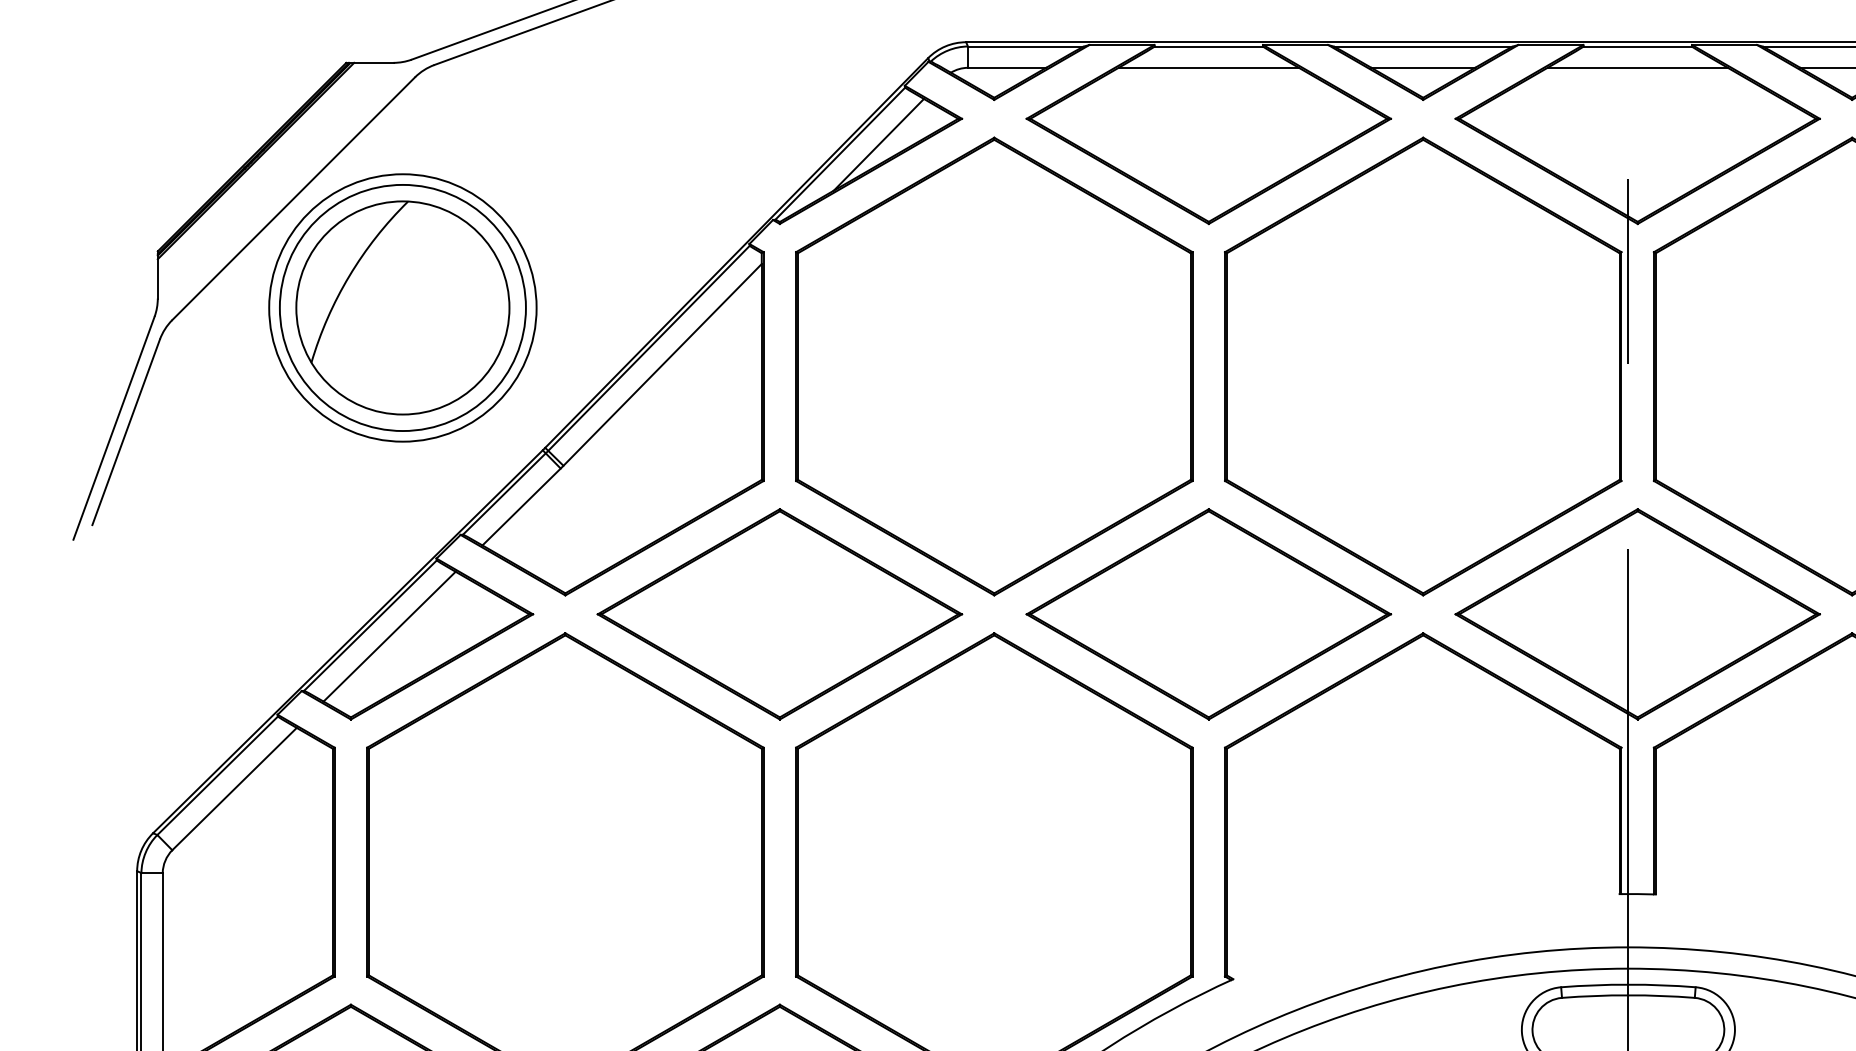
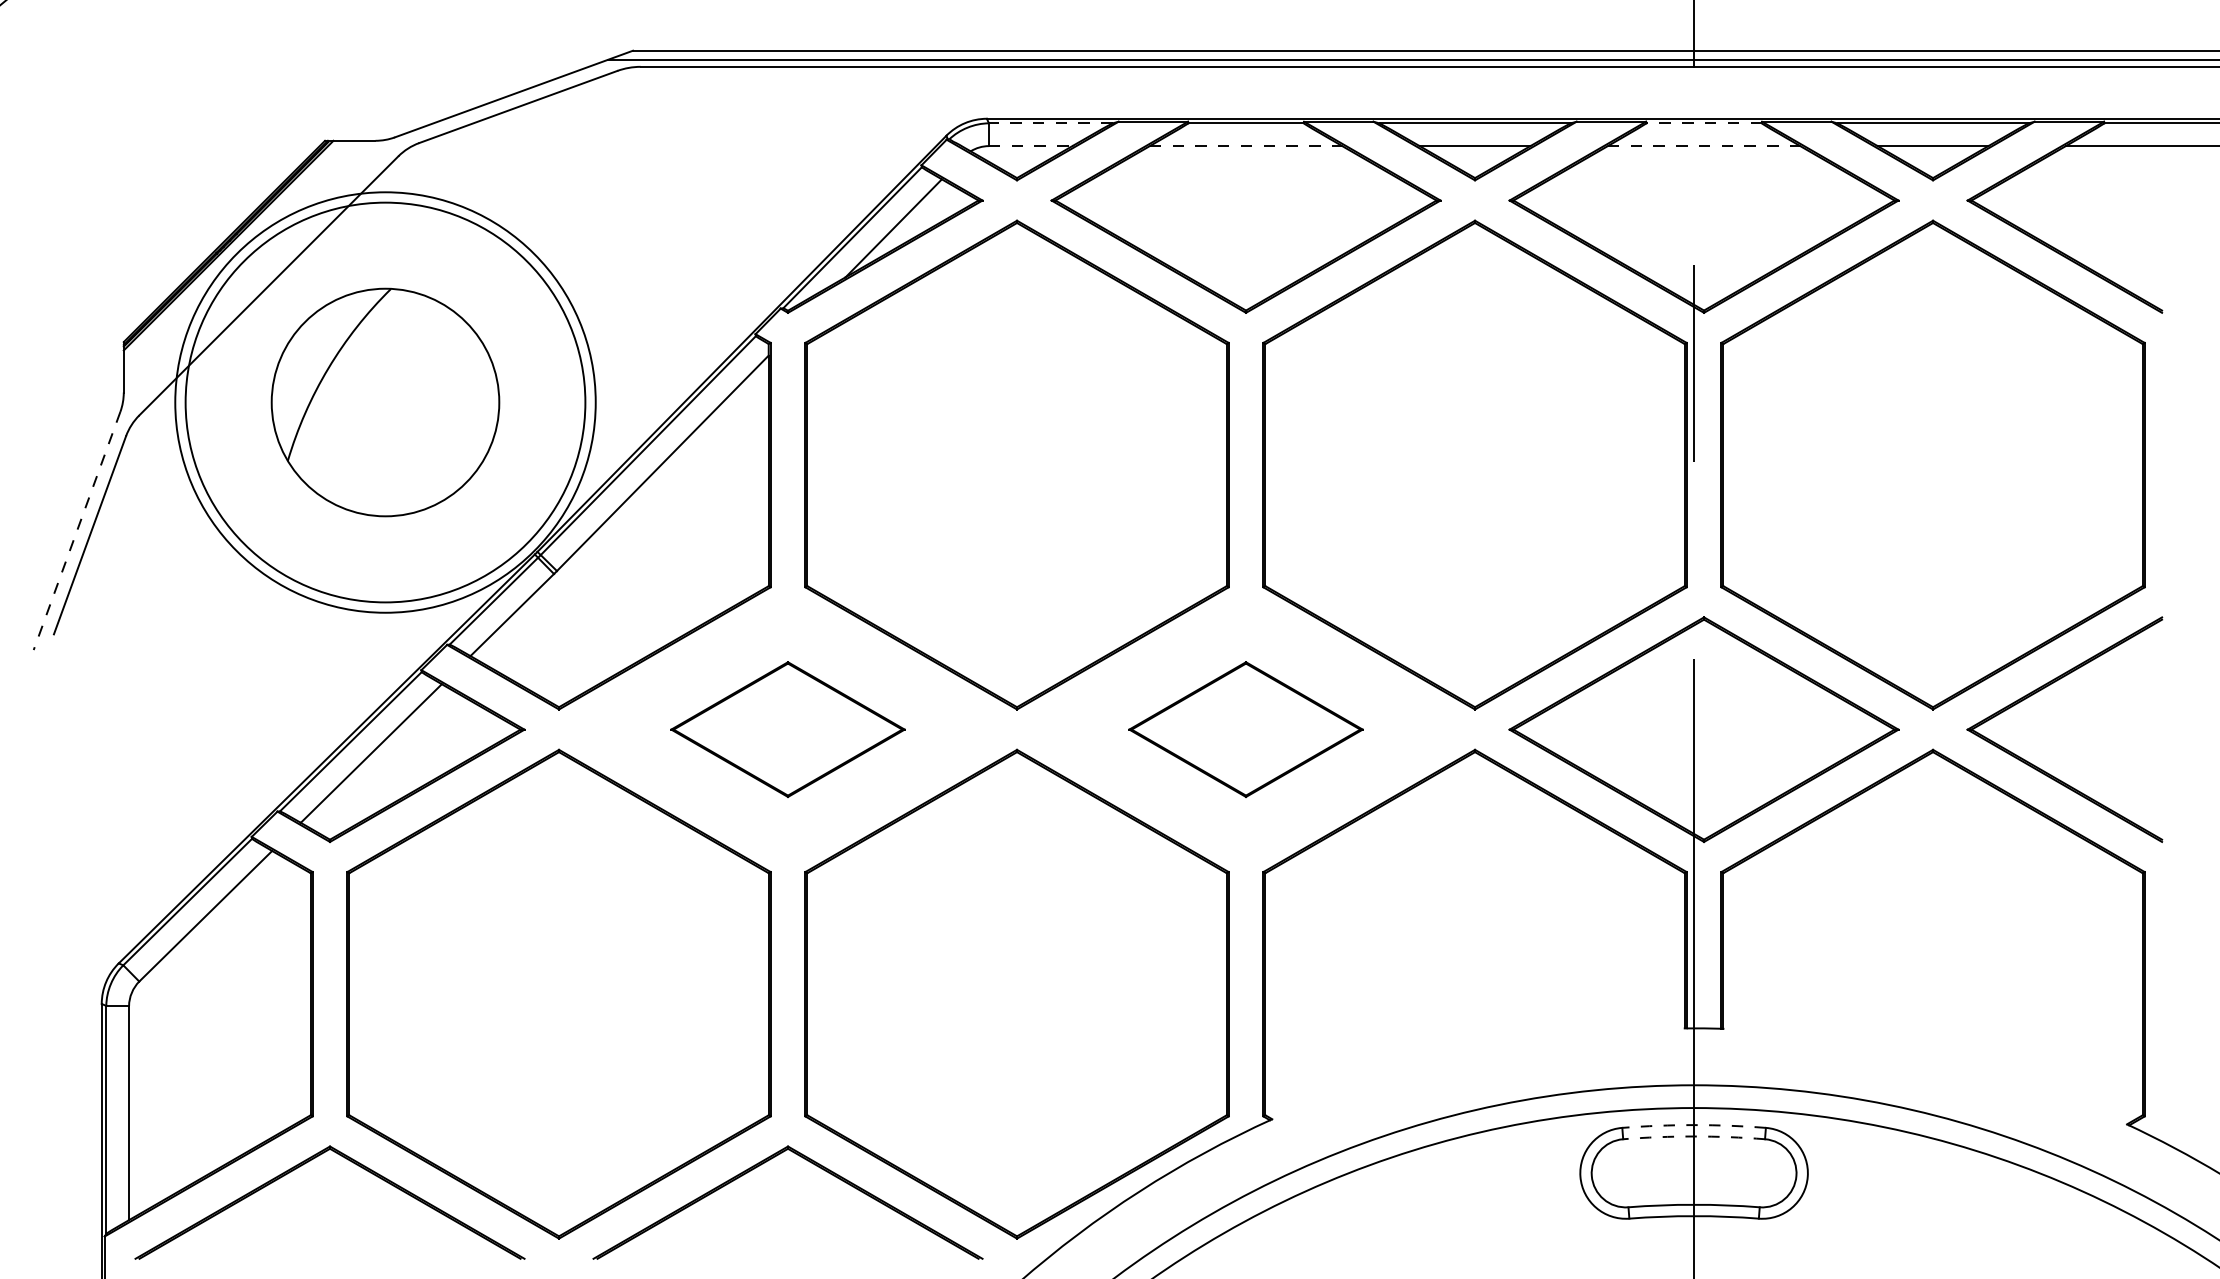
line: (1025, 46) -> (1050, 123), solid -> dashed
line: (1638, 46) -> (1704, 123), solid -> dashed
line: (1006, 68) -> (1030, 146), solid -> dashed
line: (1209, 68) -> (1246, 146), solid -> dashed
line: (1638, 68) -> (1704, 146), solid -> dashed
circle: (402, 307) -> (385, 402), size x1.4
circle: (402, 307) -> (385, 402), size x1.6
line: (114, 428) -> (77, 531), solid -> dashed
part: (779, 614) -> (787, 729), size x0.6
part: (1208, 614) -> (1245, 729), size x0.6
arc: (1628, 985) -> (1694, 1125), solid -> dashed
arc: (1628, 995) -> (1694, 1136), solid -> dashed

